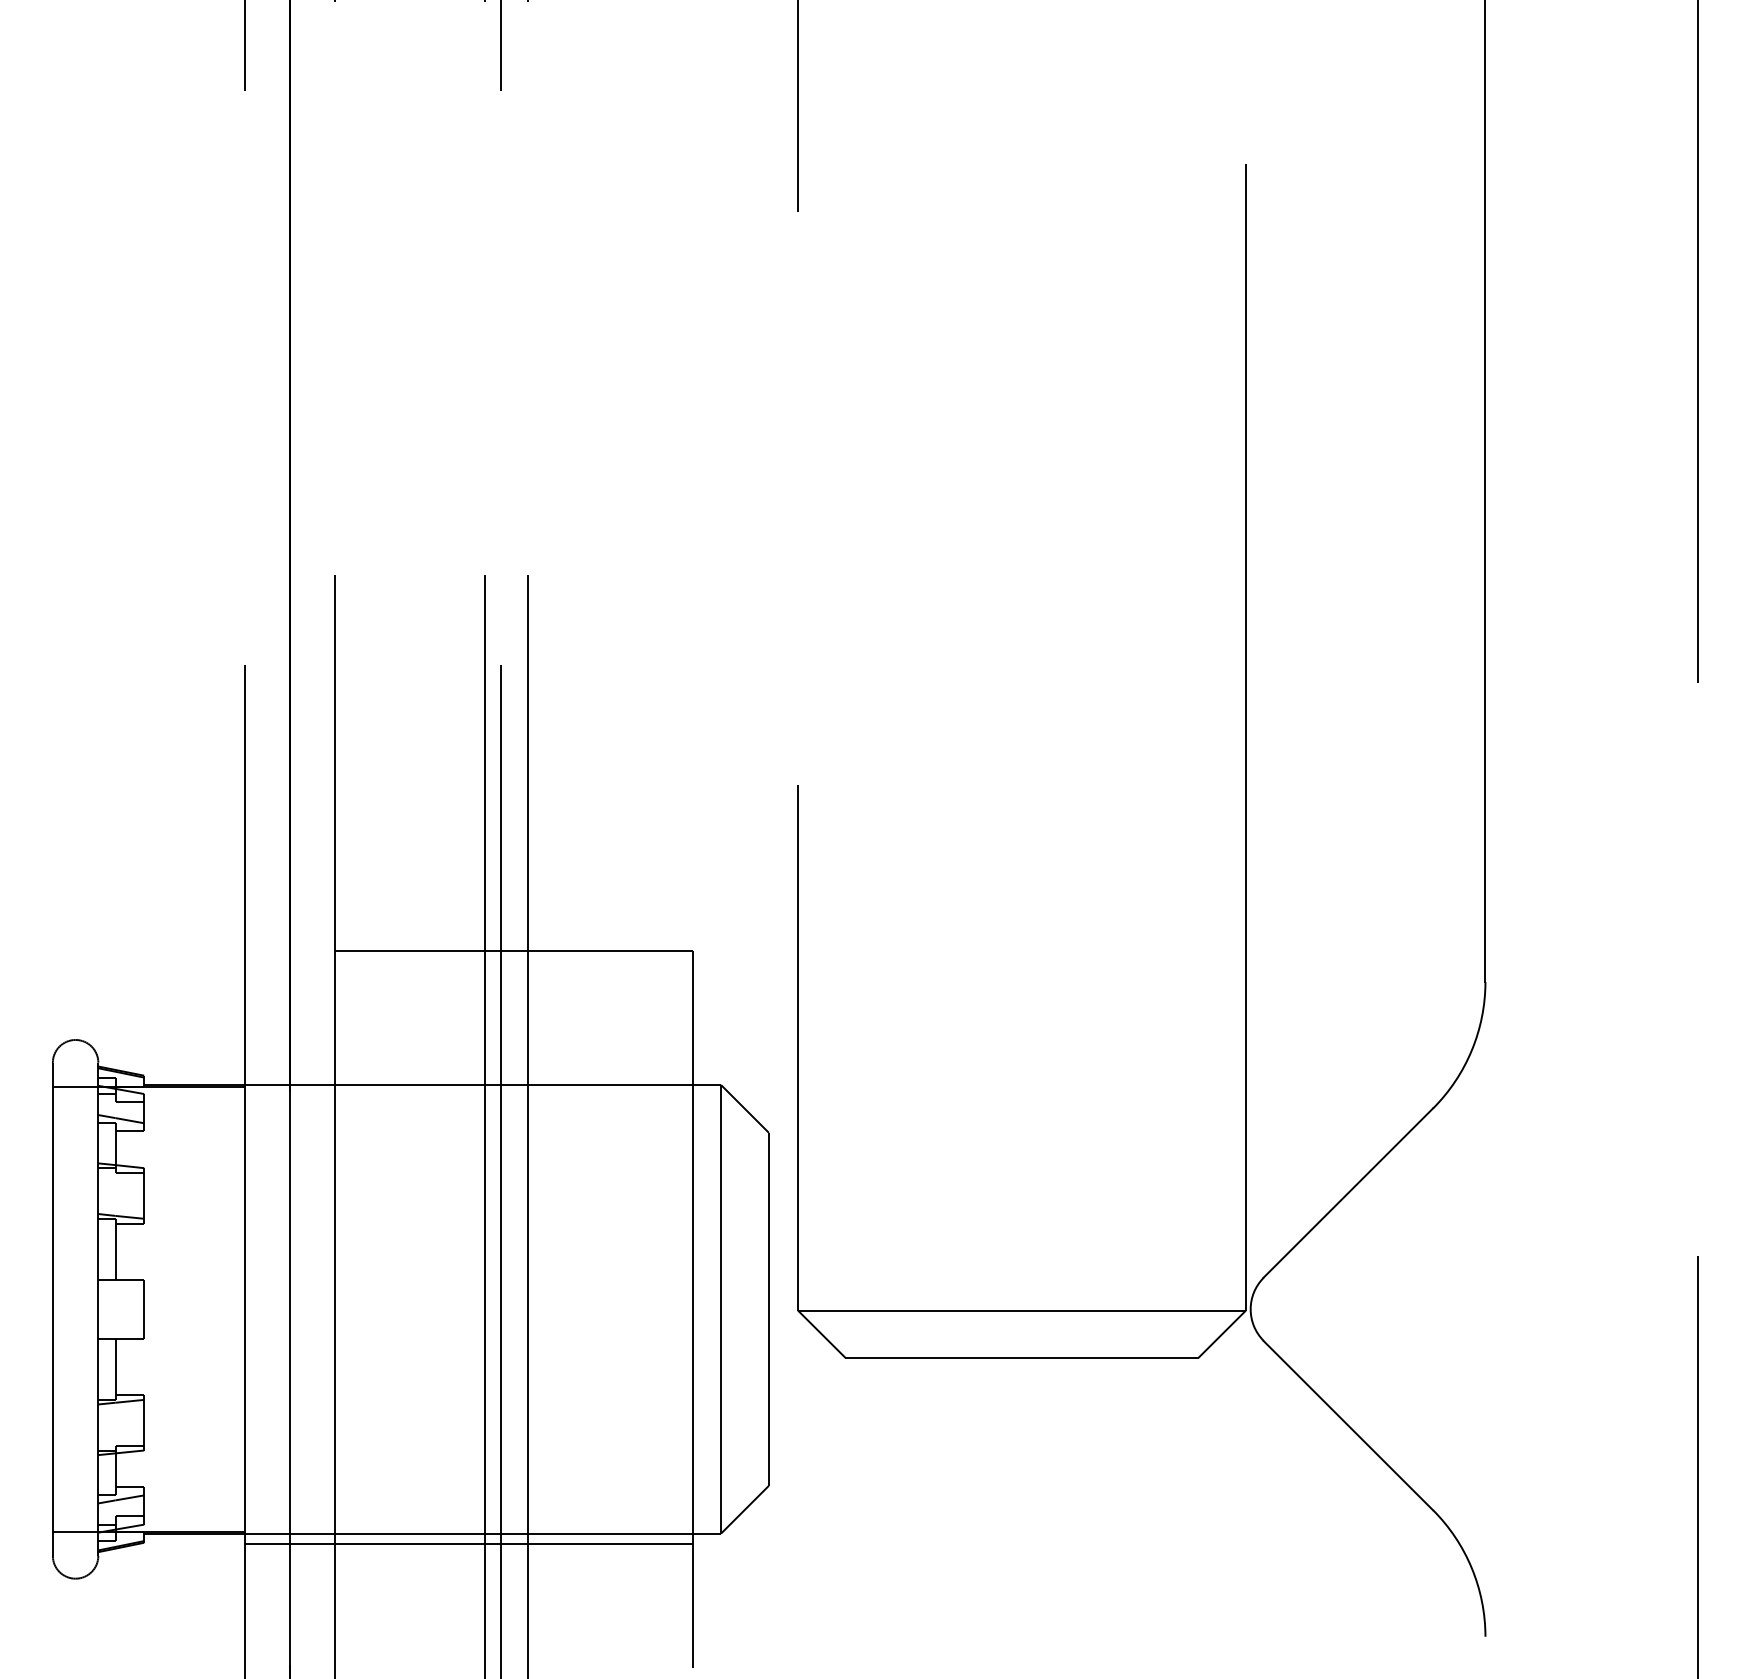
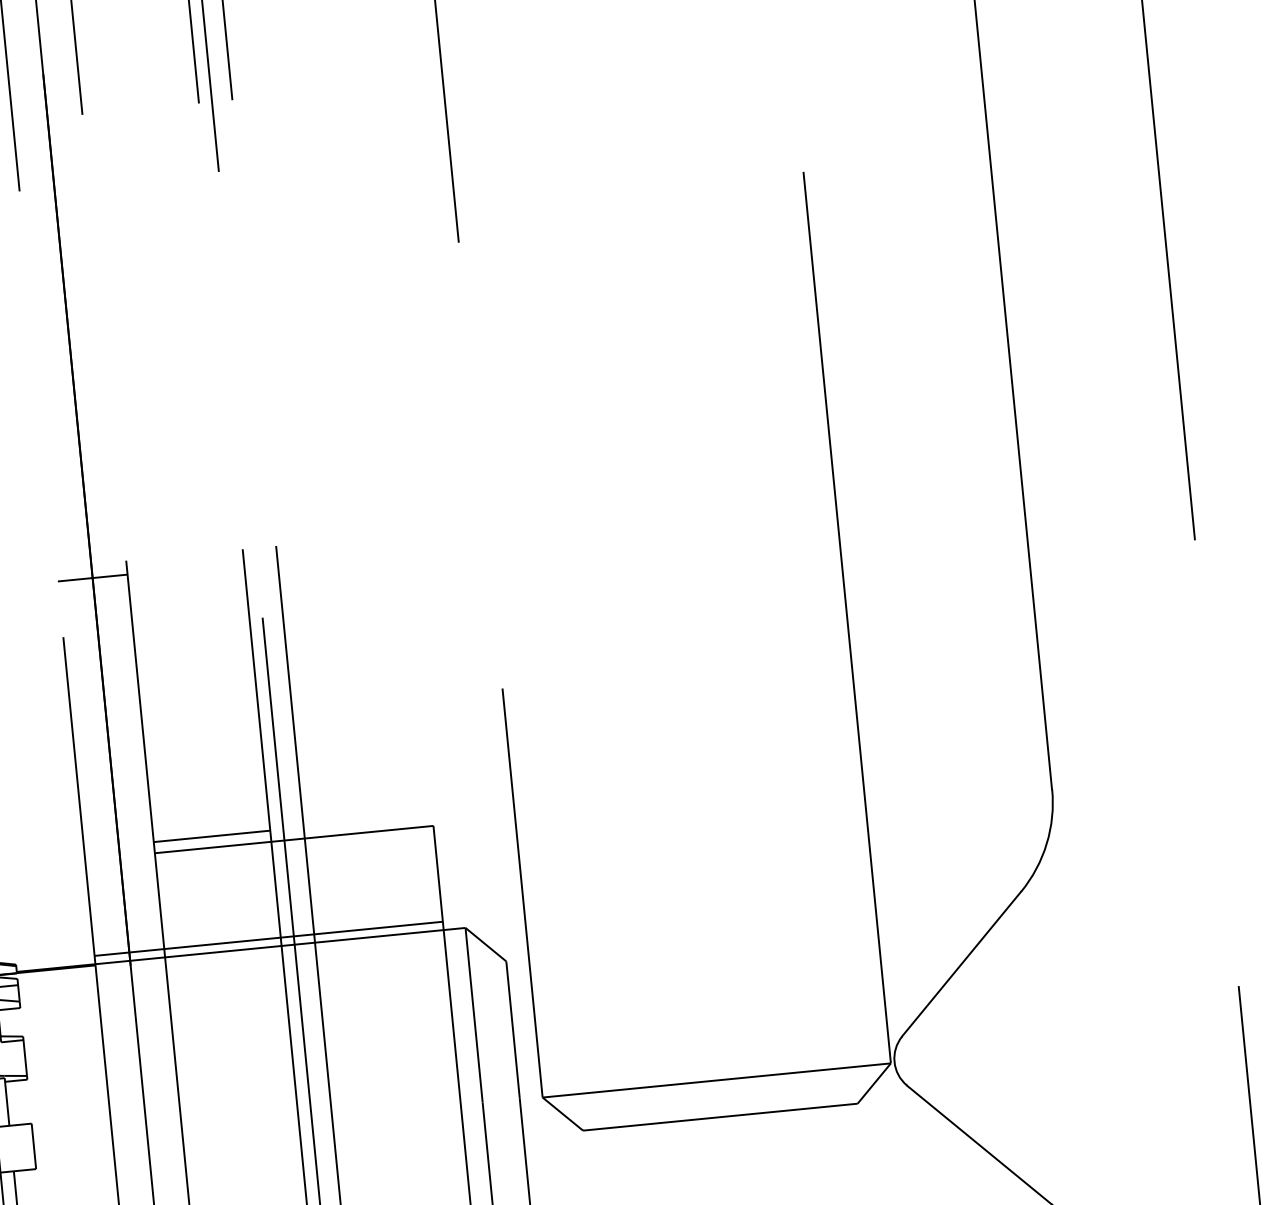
line: (289, 592) -> (92, 577), added
line: (409, 936) -> (211, 836), added
line: (469, 1074) -> (269, 938), added

